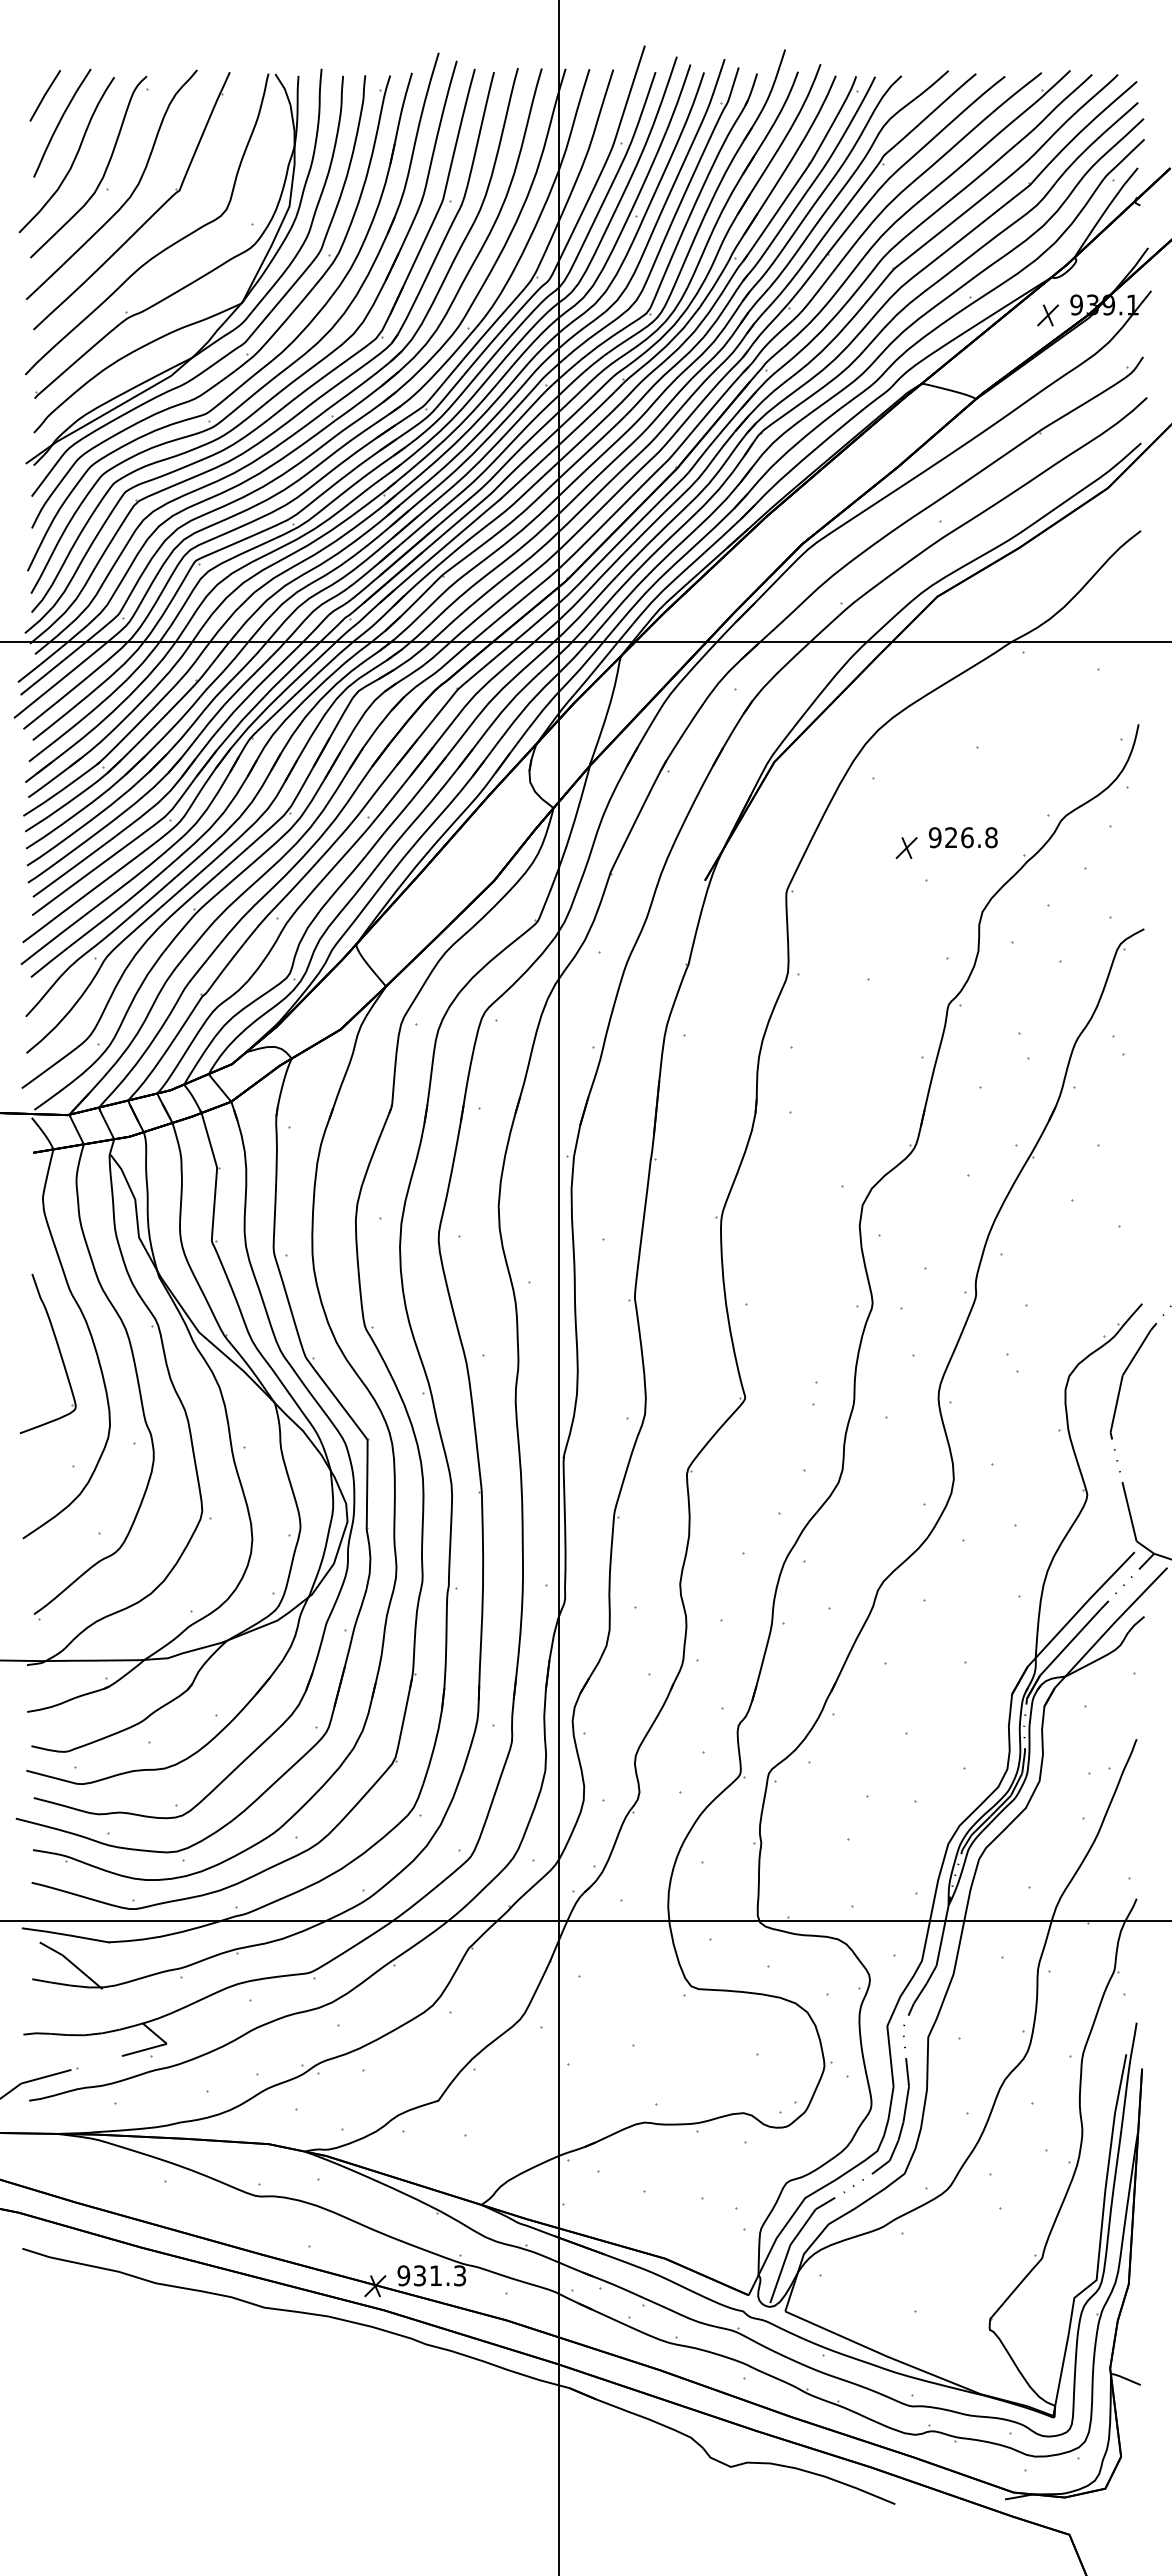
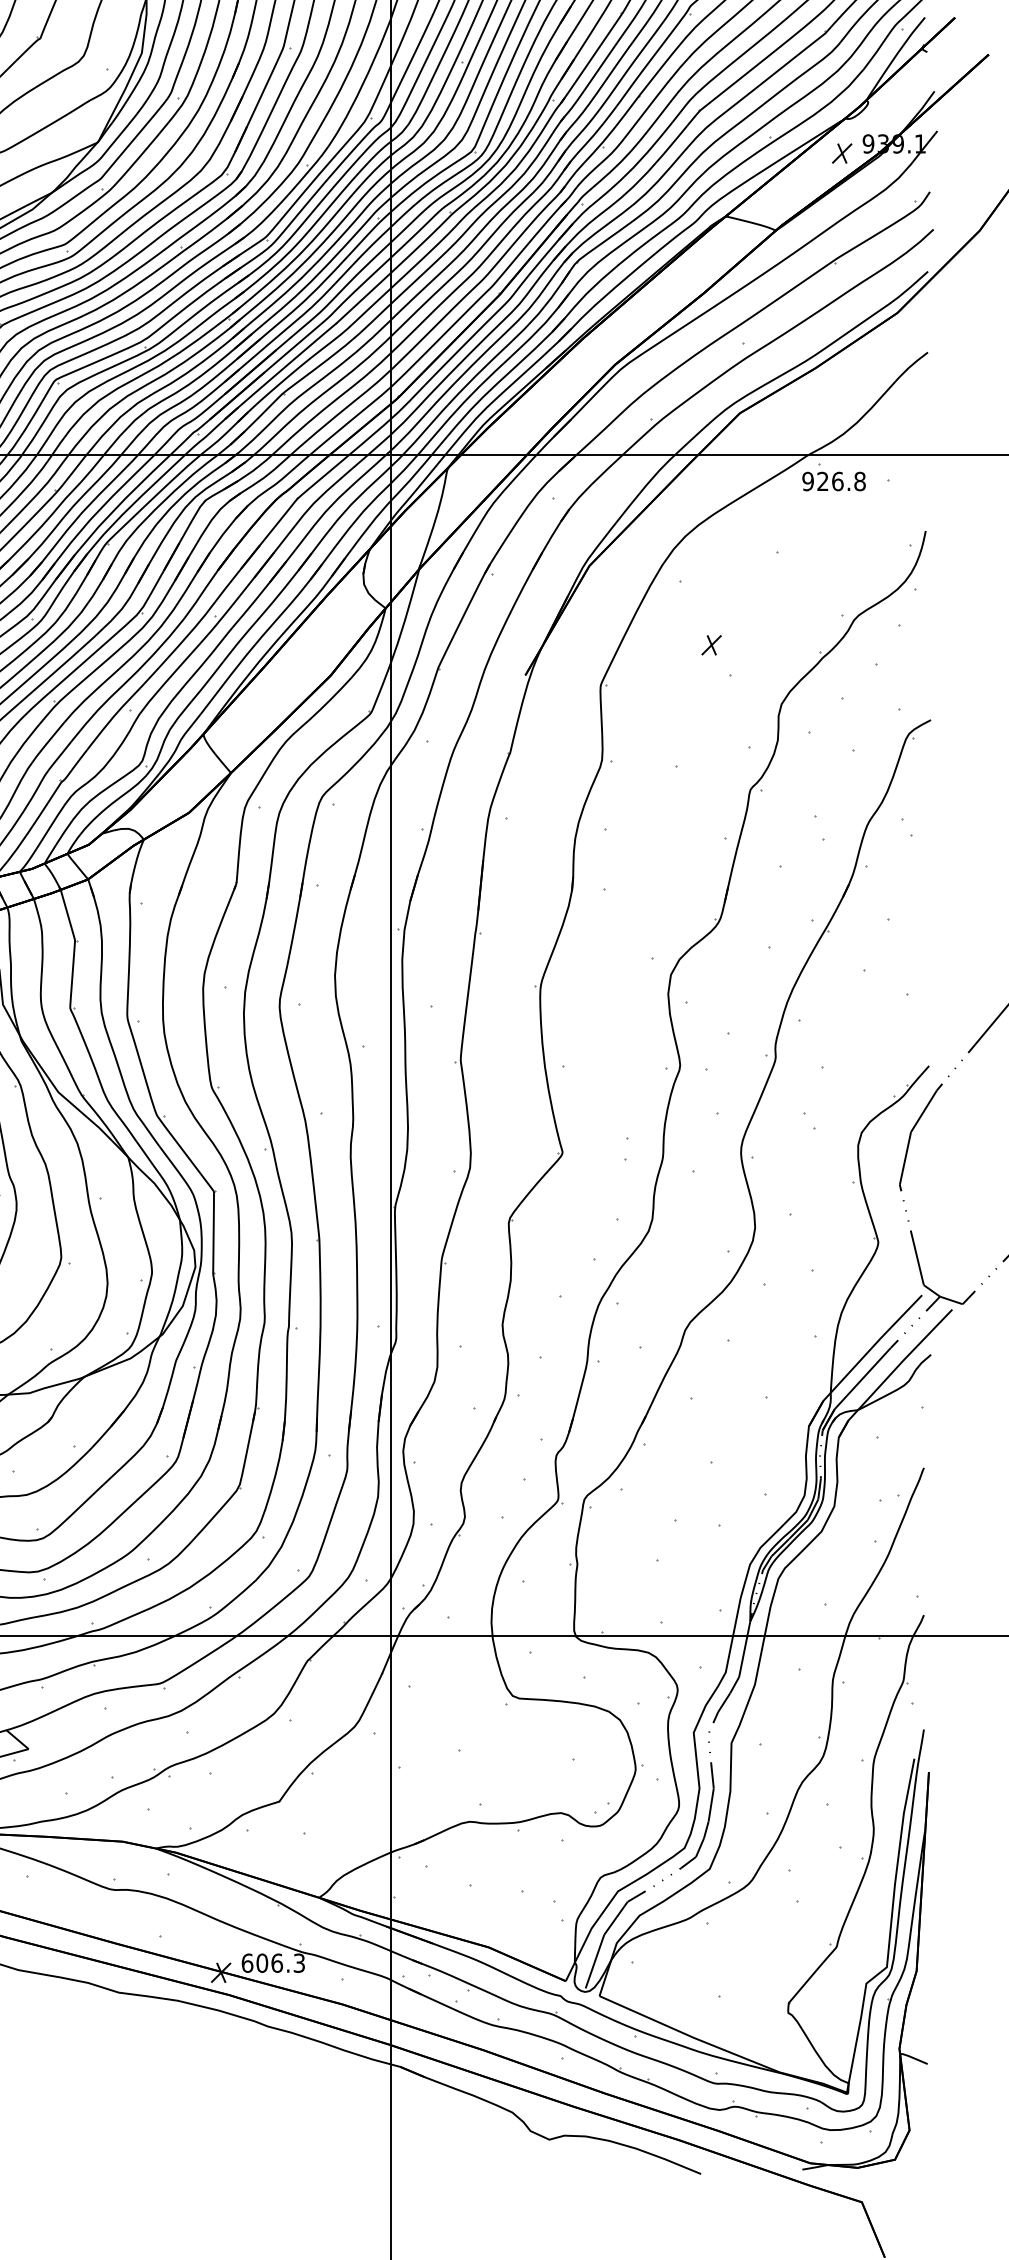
text: (963, 837) -> (834, 481), moved
text: (419, 2275) -> (261, 1962), 931.3 -> 606.3

